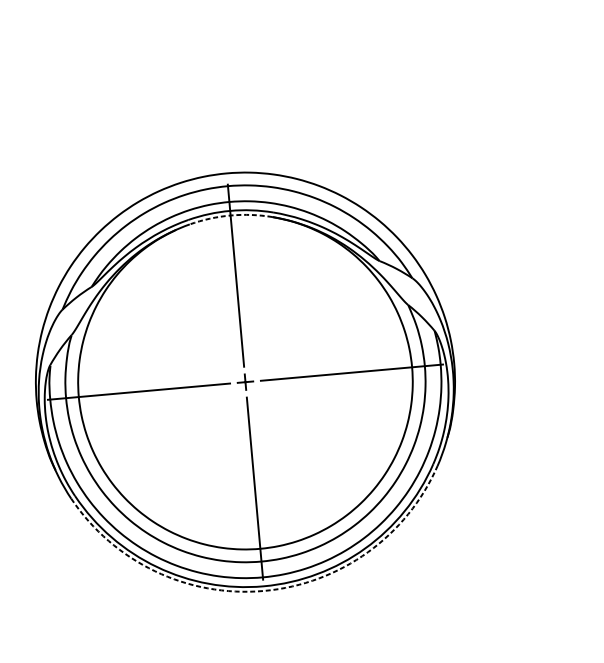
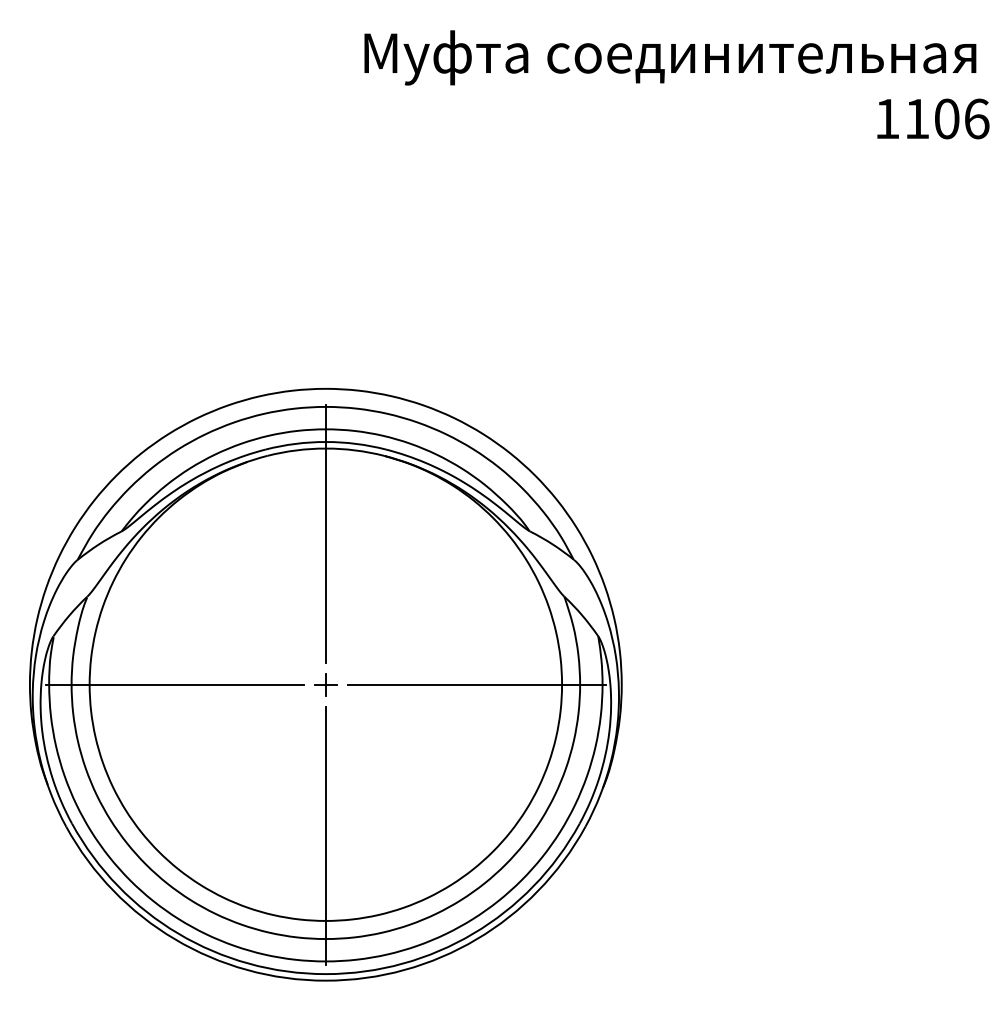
arc: (230, 215) -> (325, 448), dashed -> solid
arc: (263, 590) -> (325, 980), dashed -> solid

